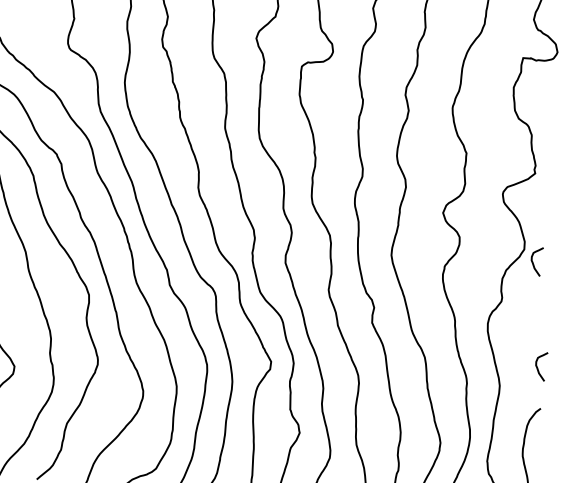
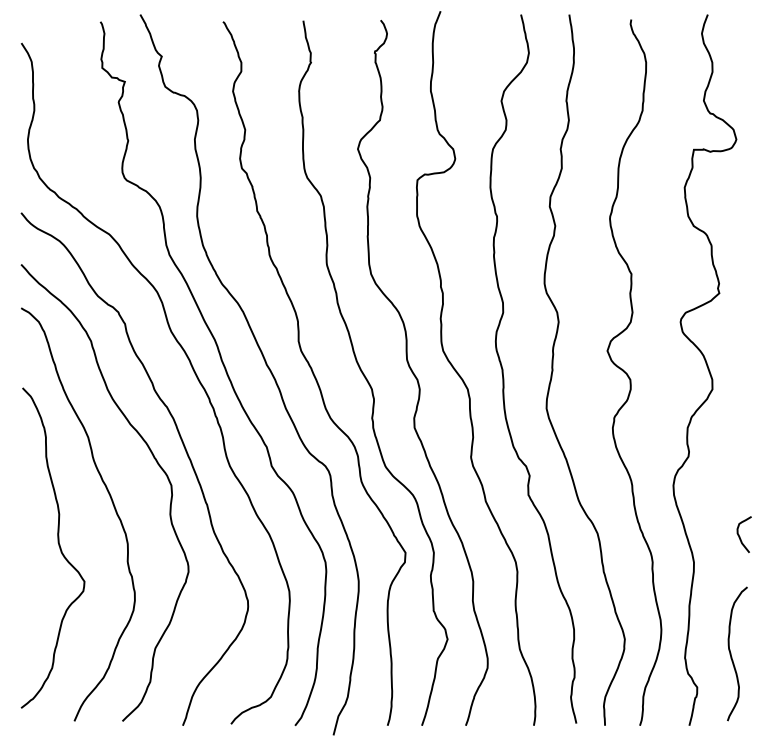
curve: (533, 262) -> (725, 405), removed

